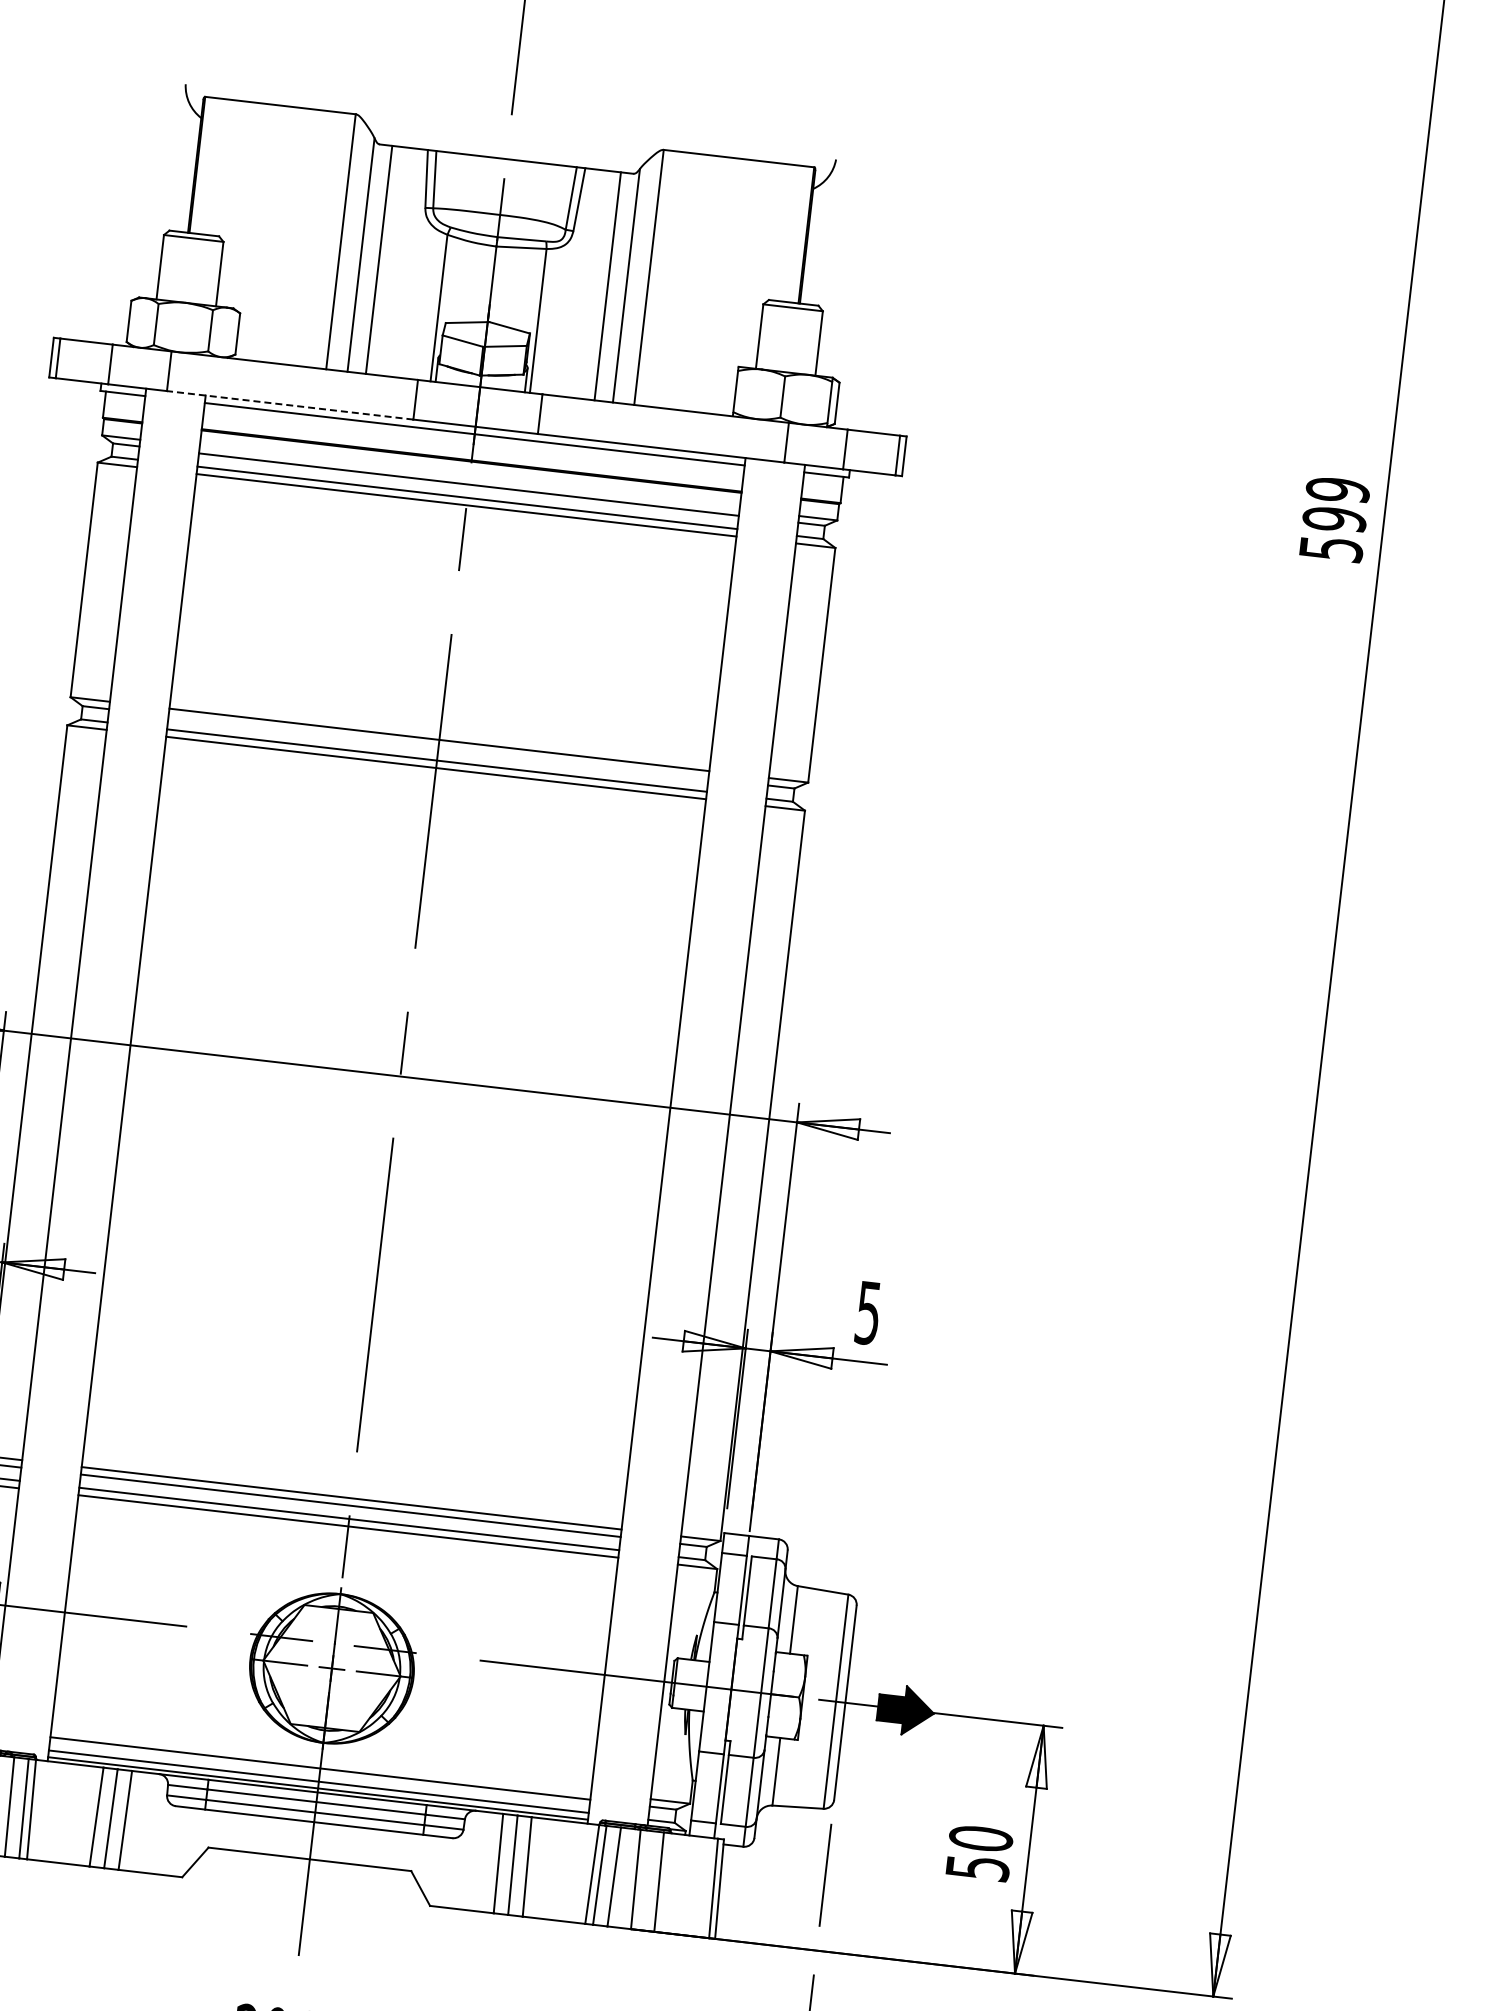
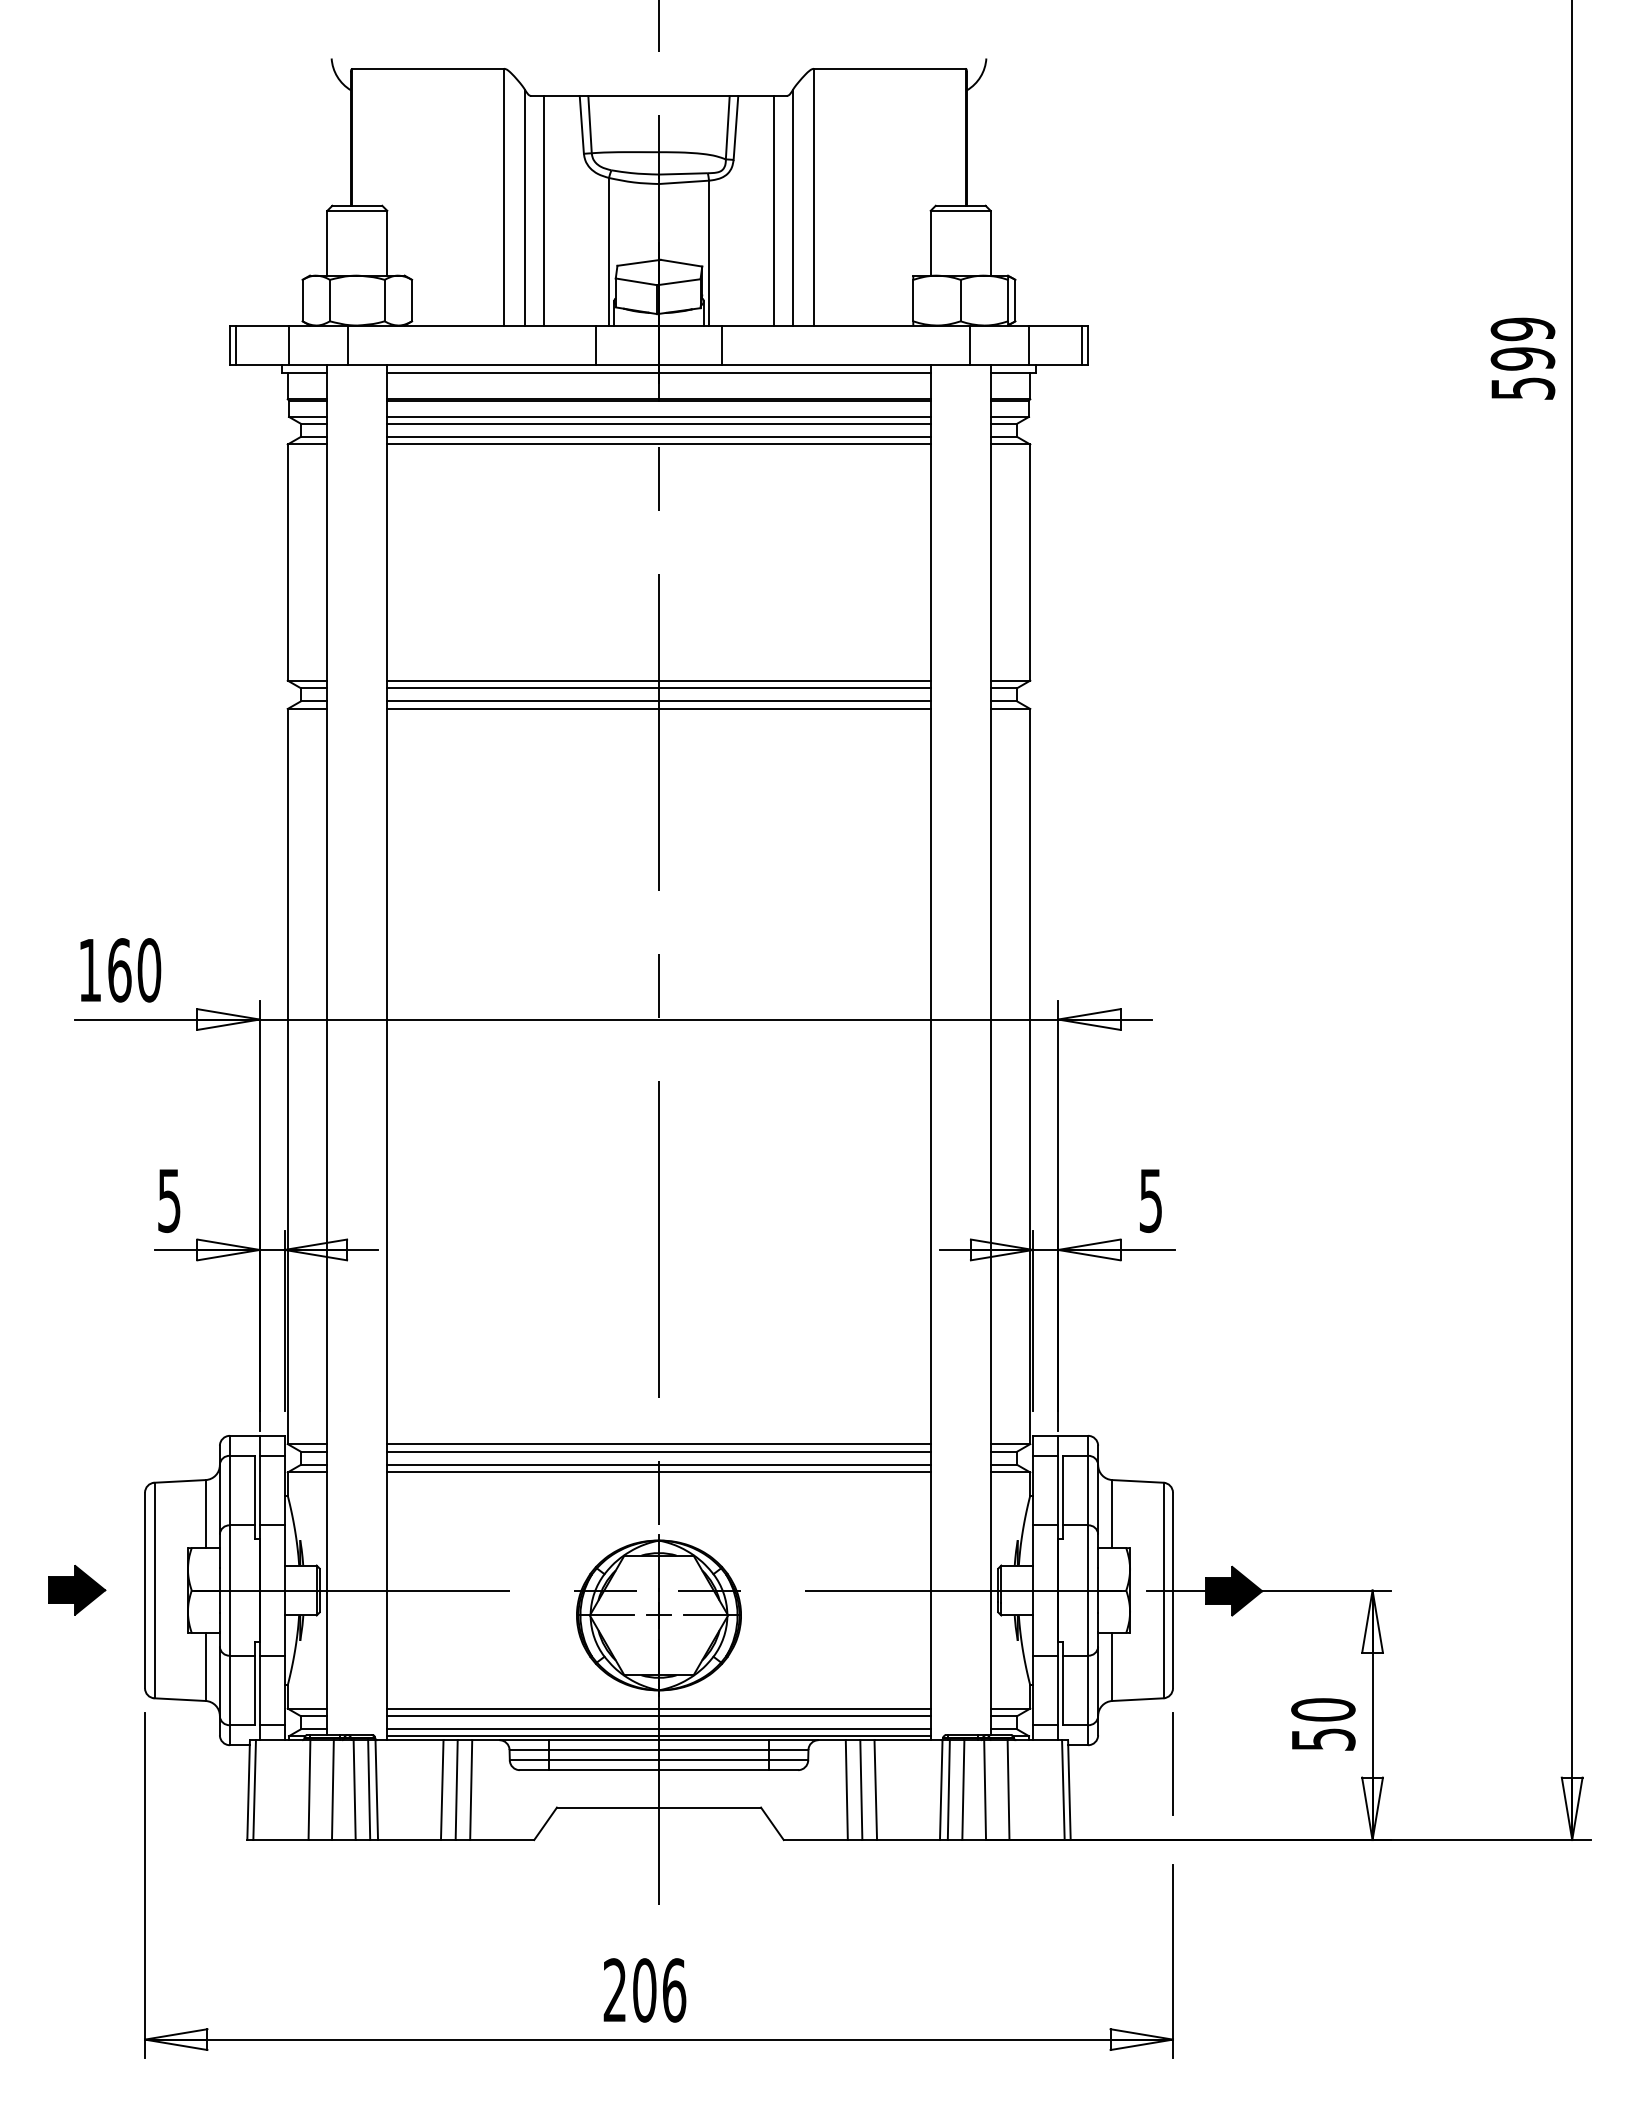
line: (289, 405) -> (471, 365), dashed -> solid
line: (469, 477) -> (658, 416), added
line: (438, 747) -> (658, 688), added
line: (320, 1760) -> (658, 1708), added

